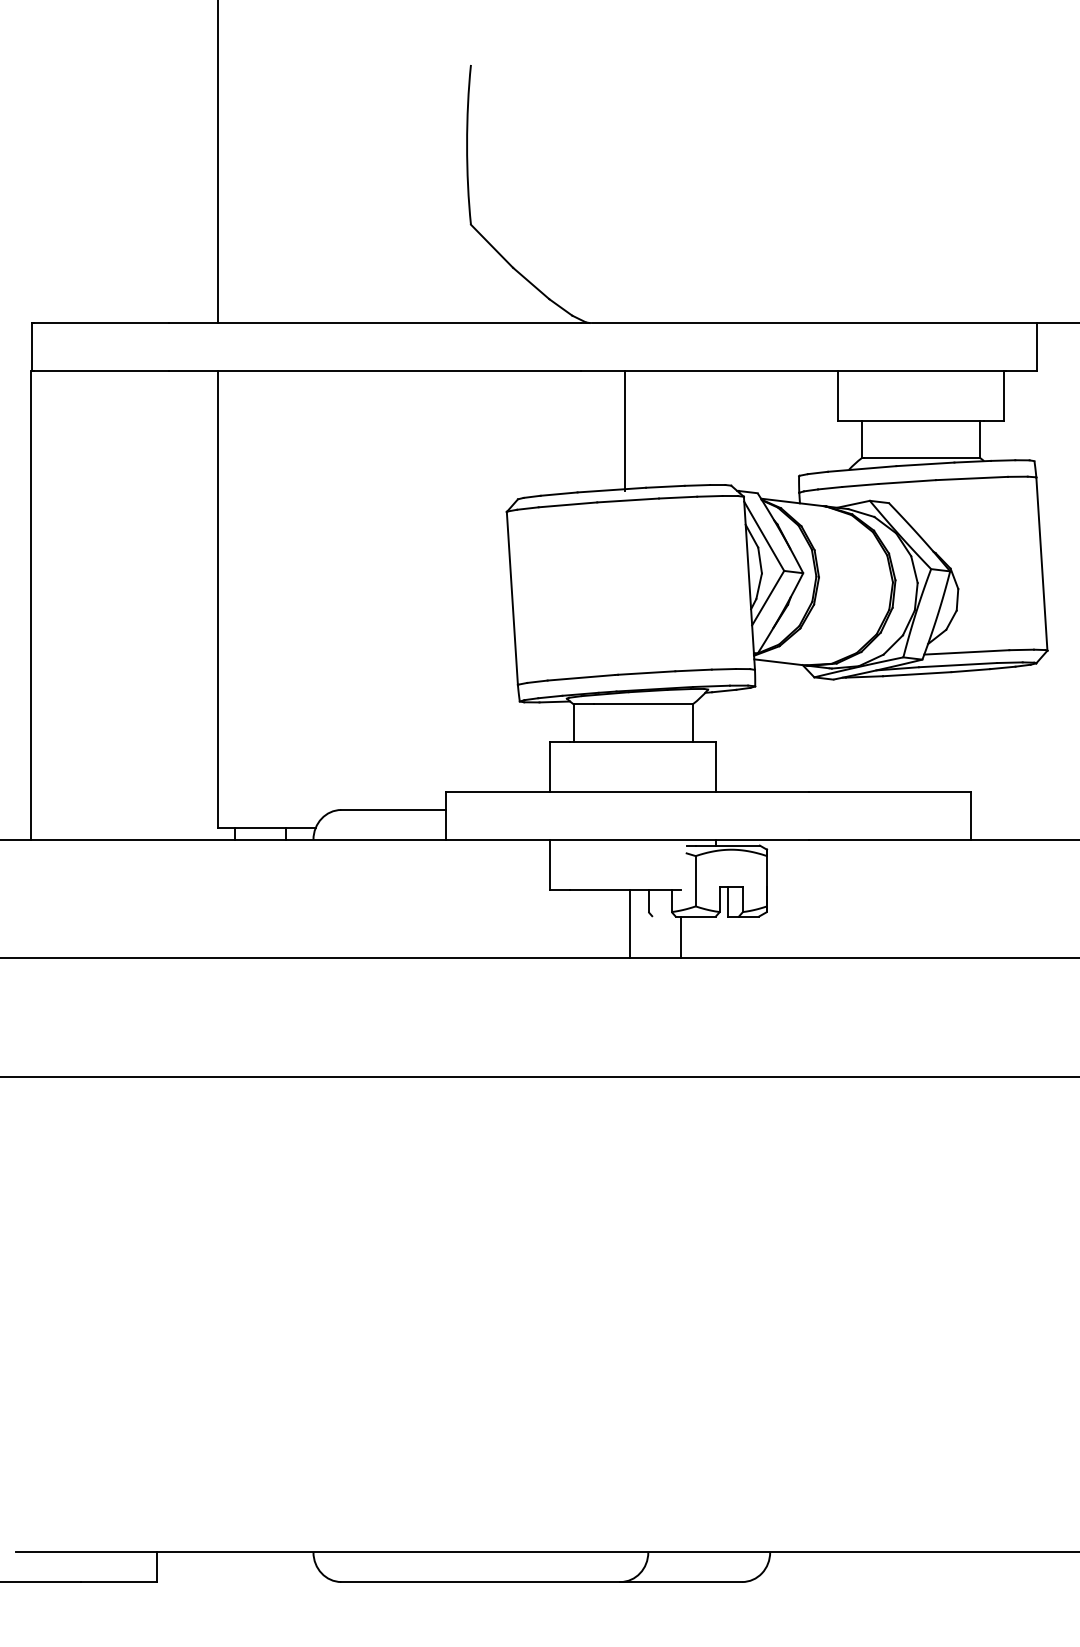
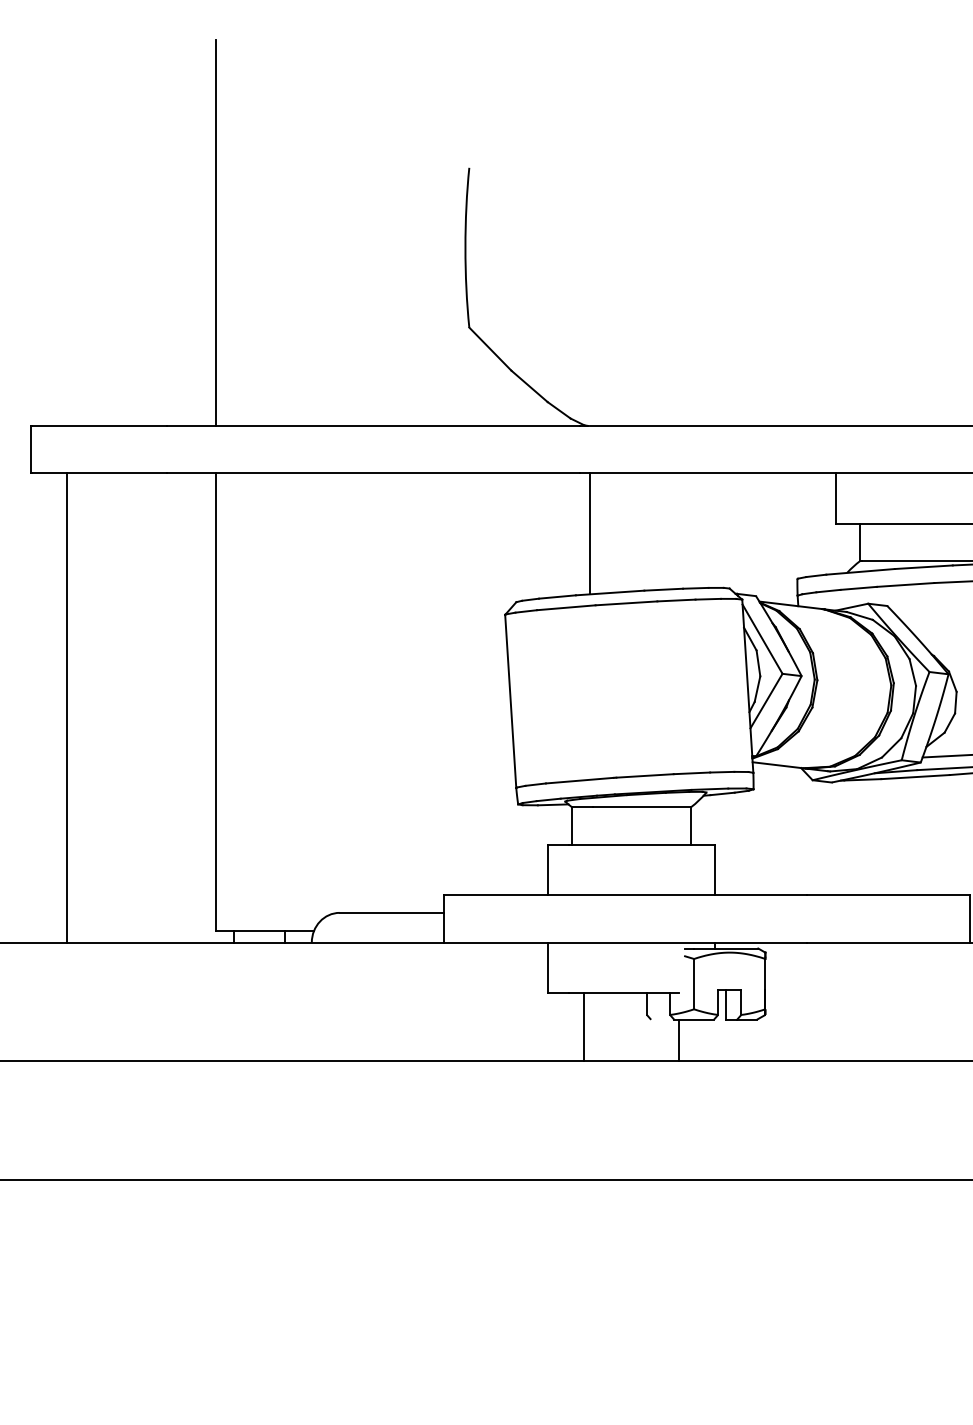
line: (625, 430) -> (590, 533), moved
line: (31, 604) -> (67, 707), moved
line: (629, 924) -> (583, 1027), moved

